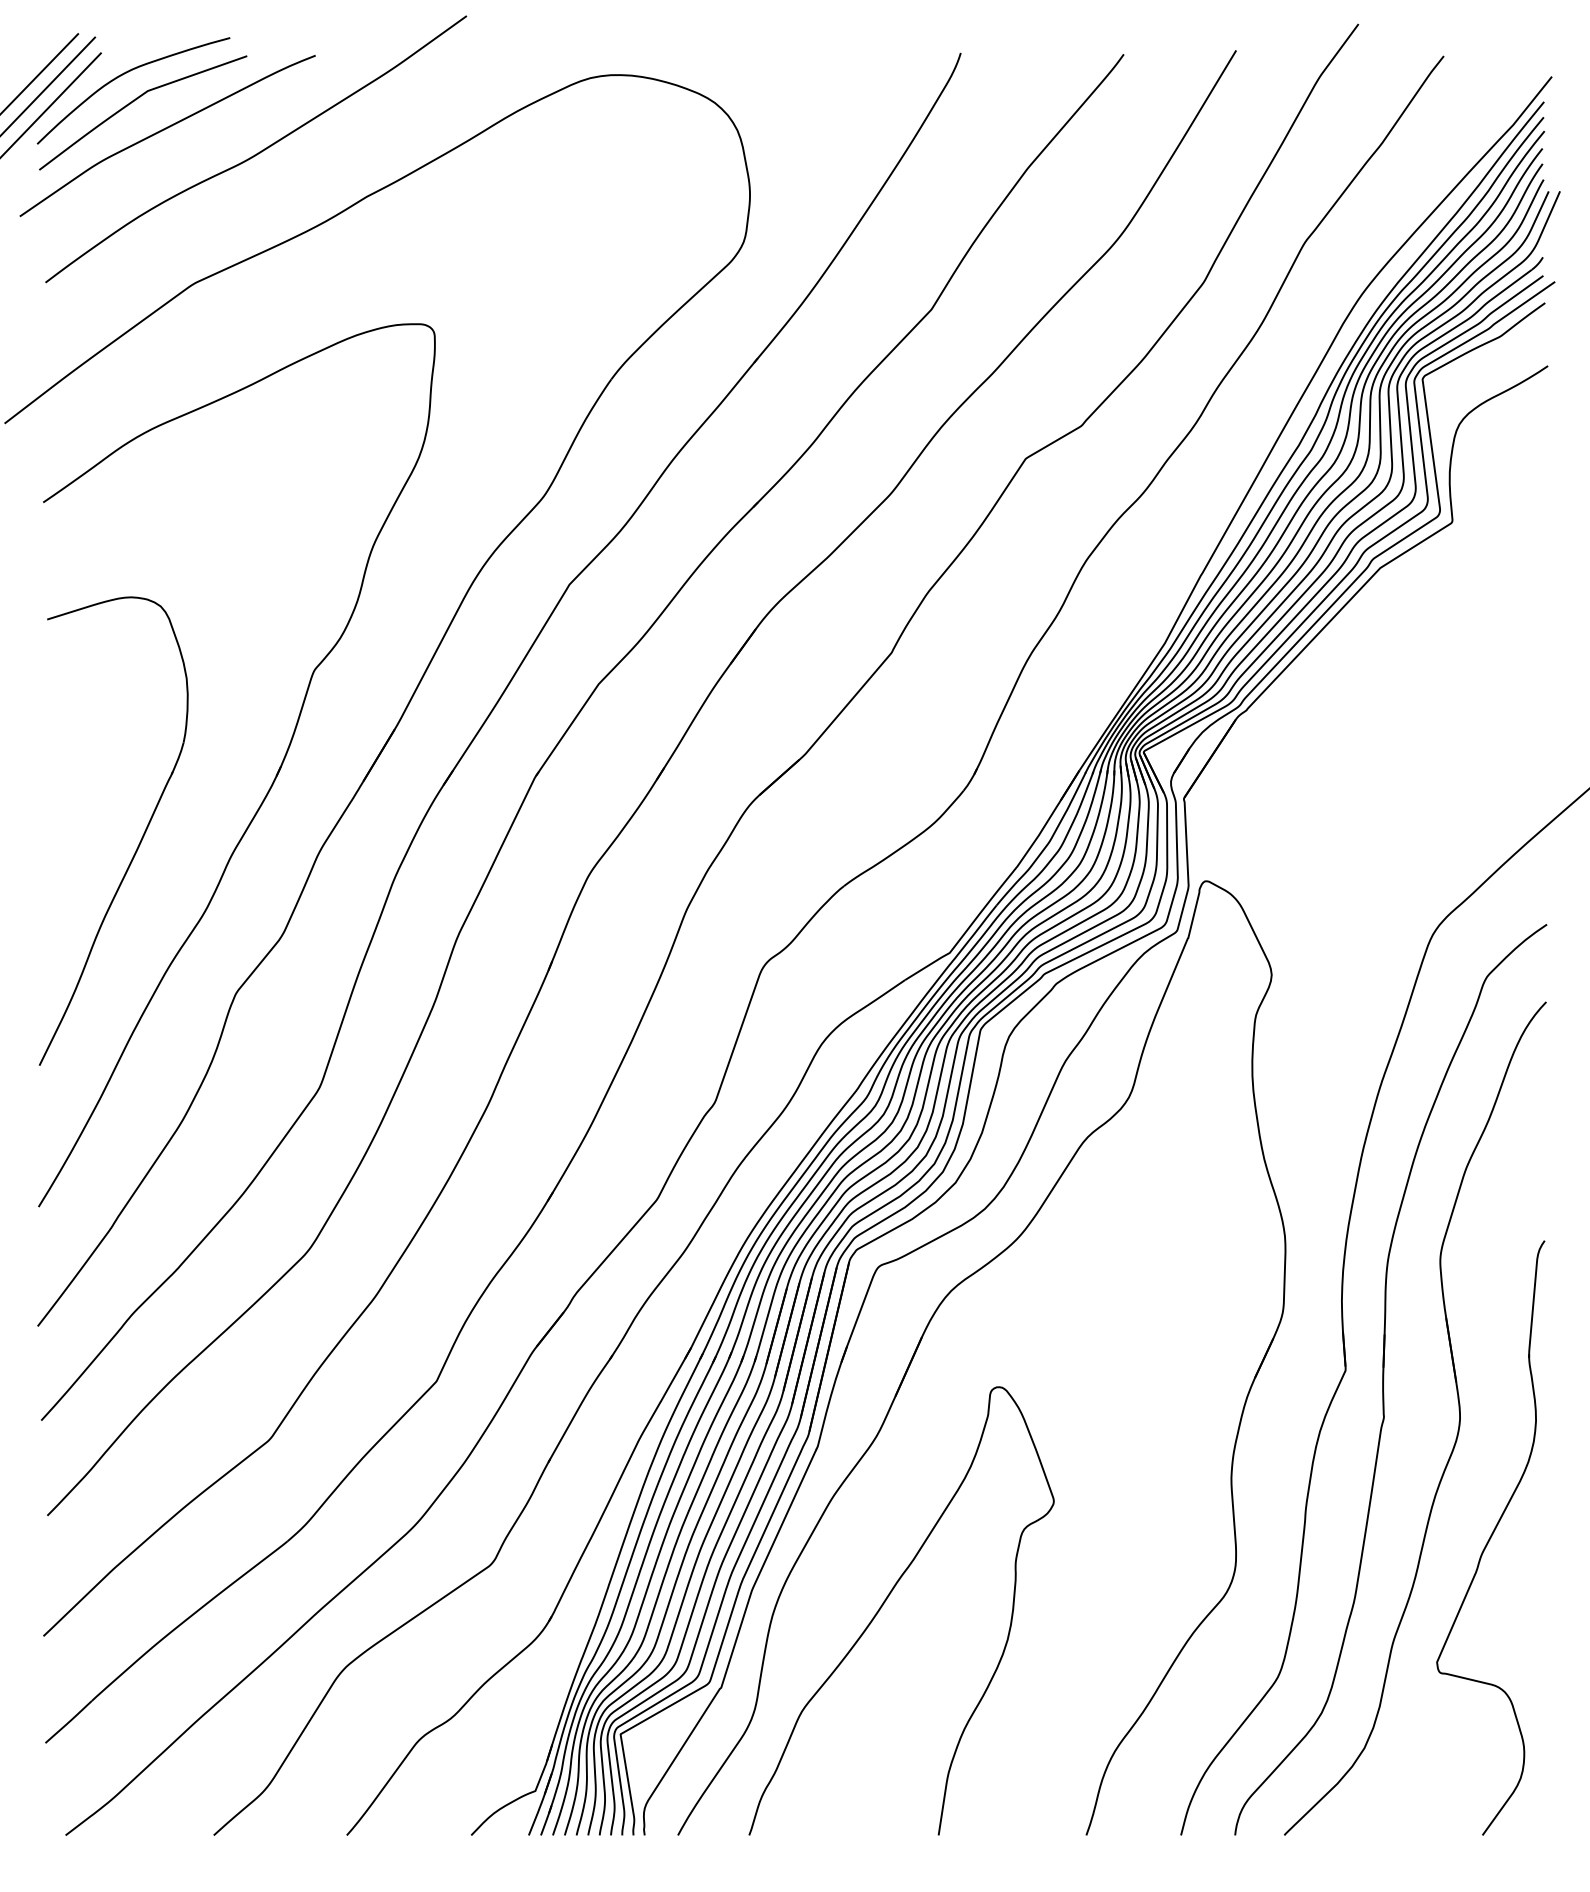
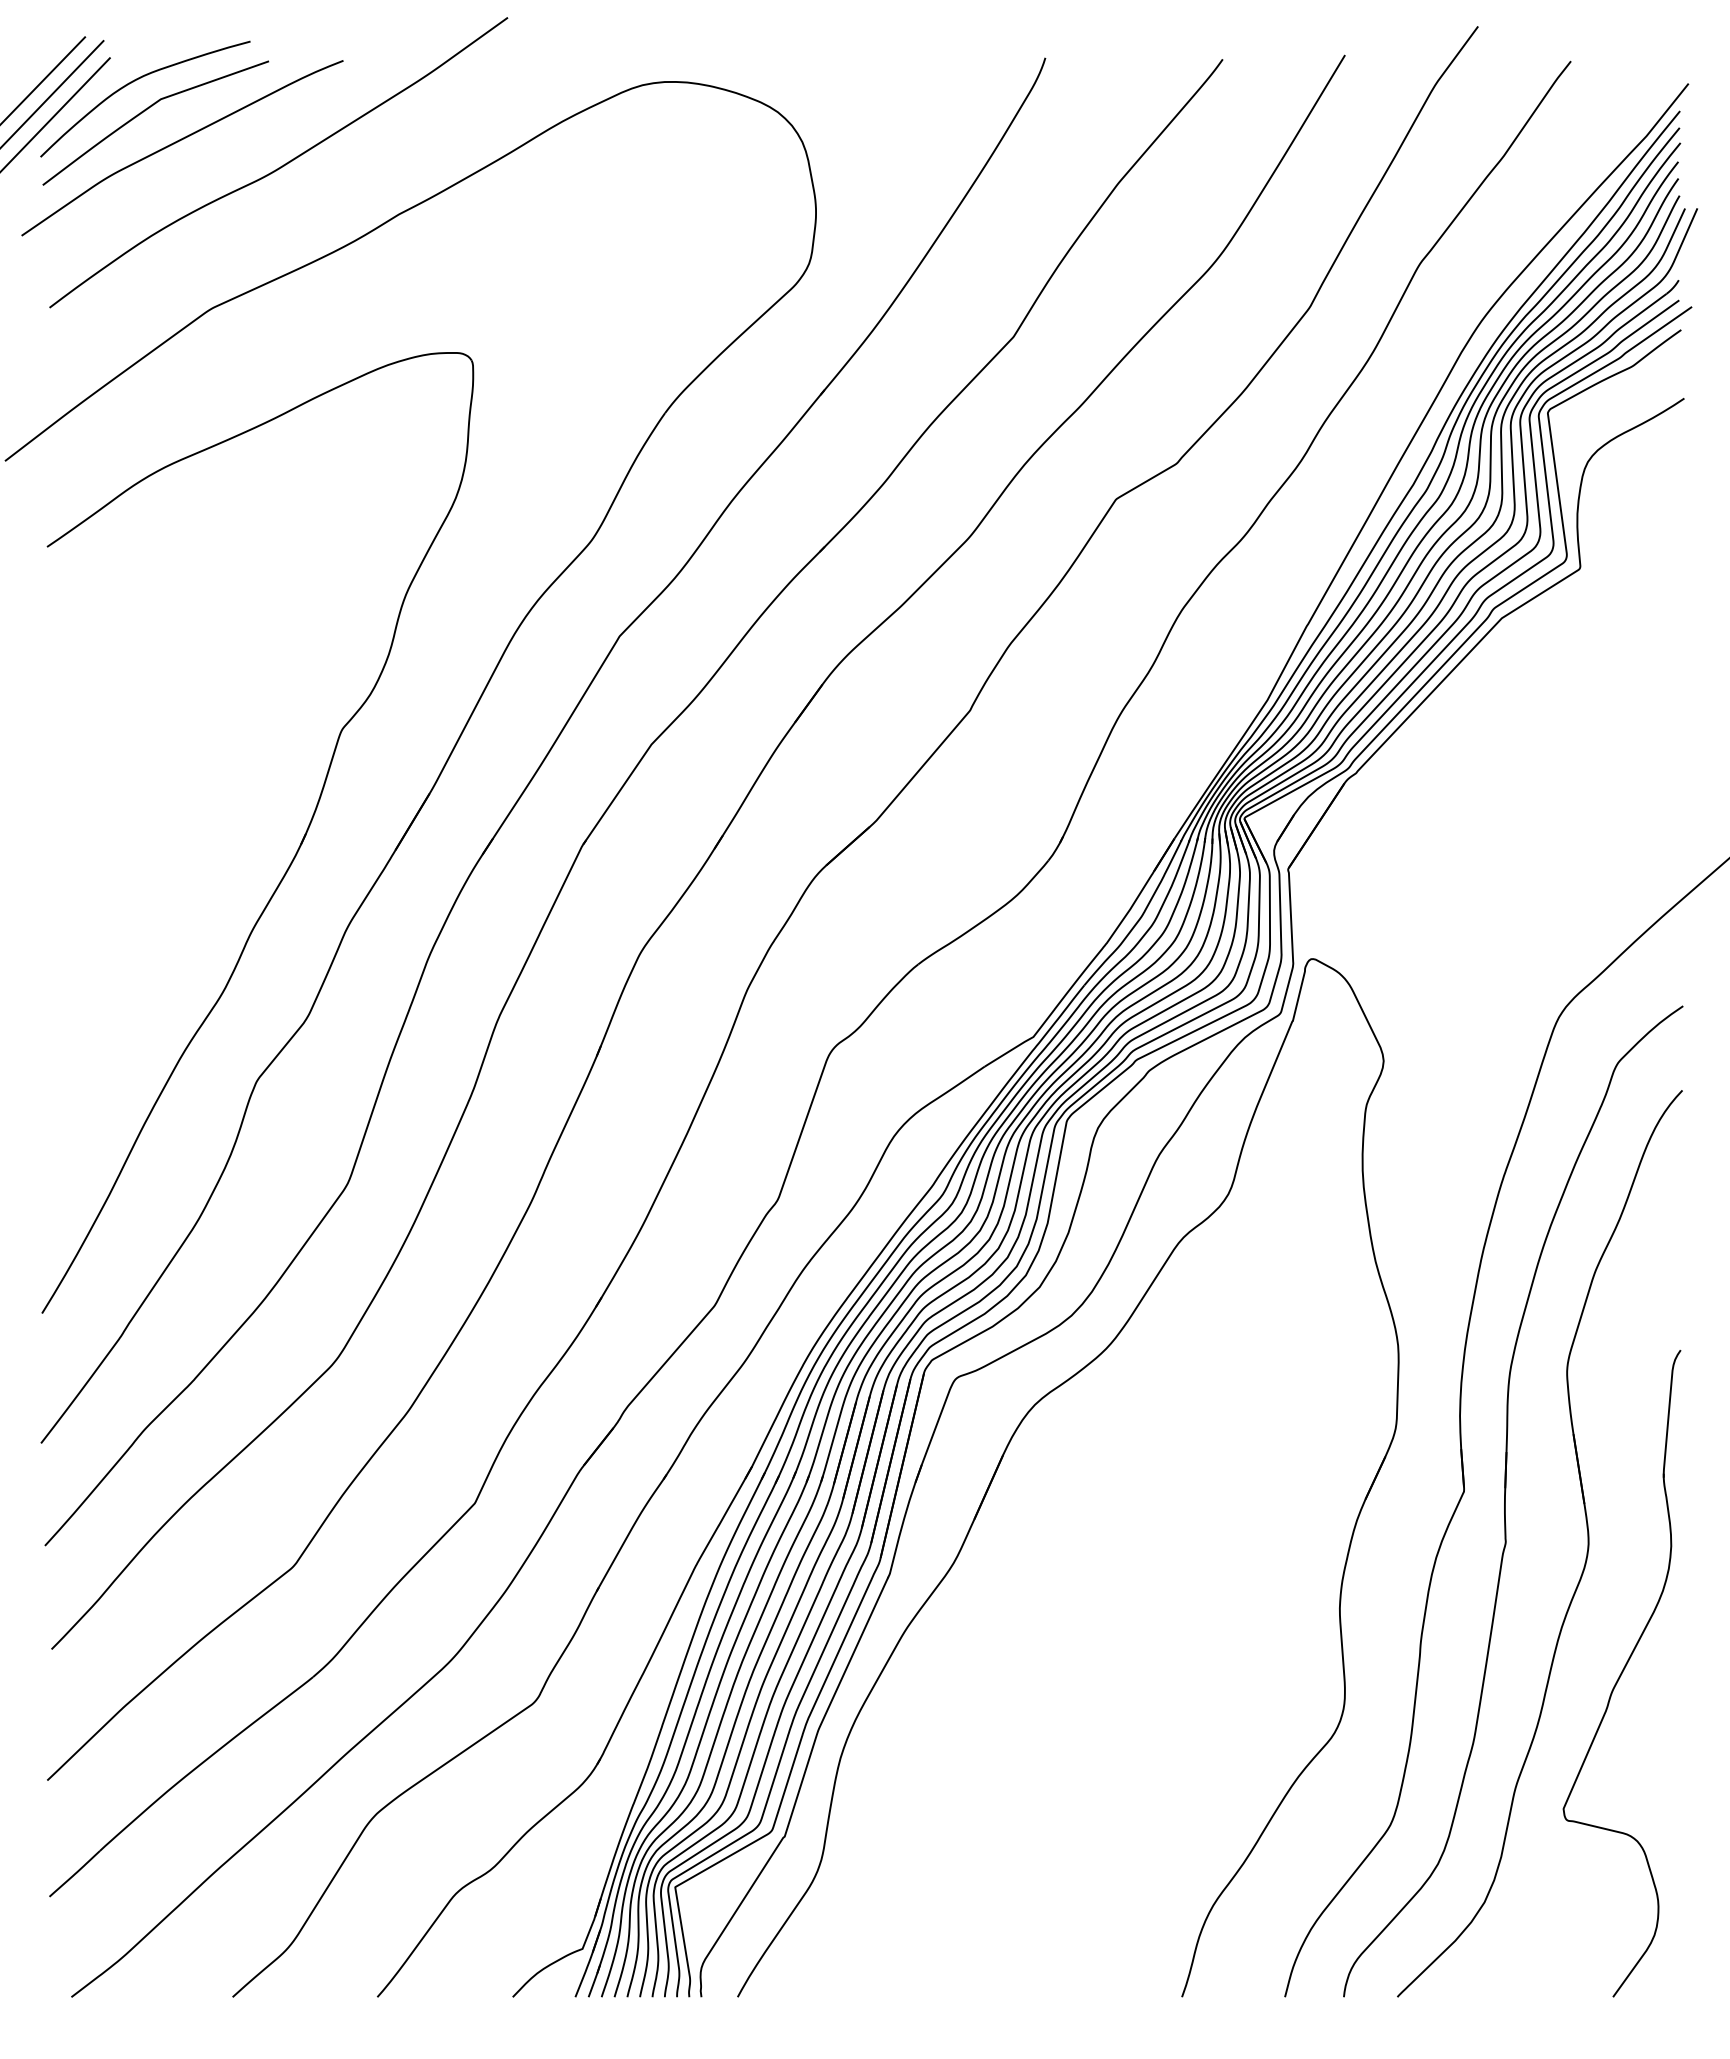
part: (139, 843) -> (151, 917), removed
curve: (887, 1599) -> (965, 1740), removed

